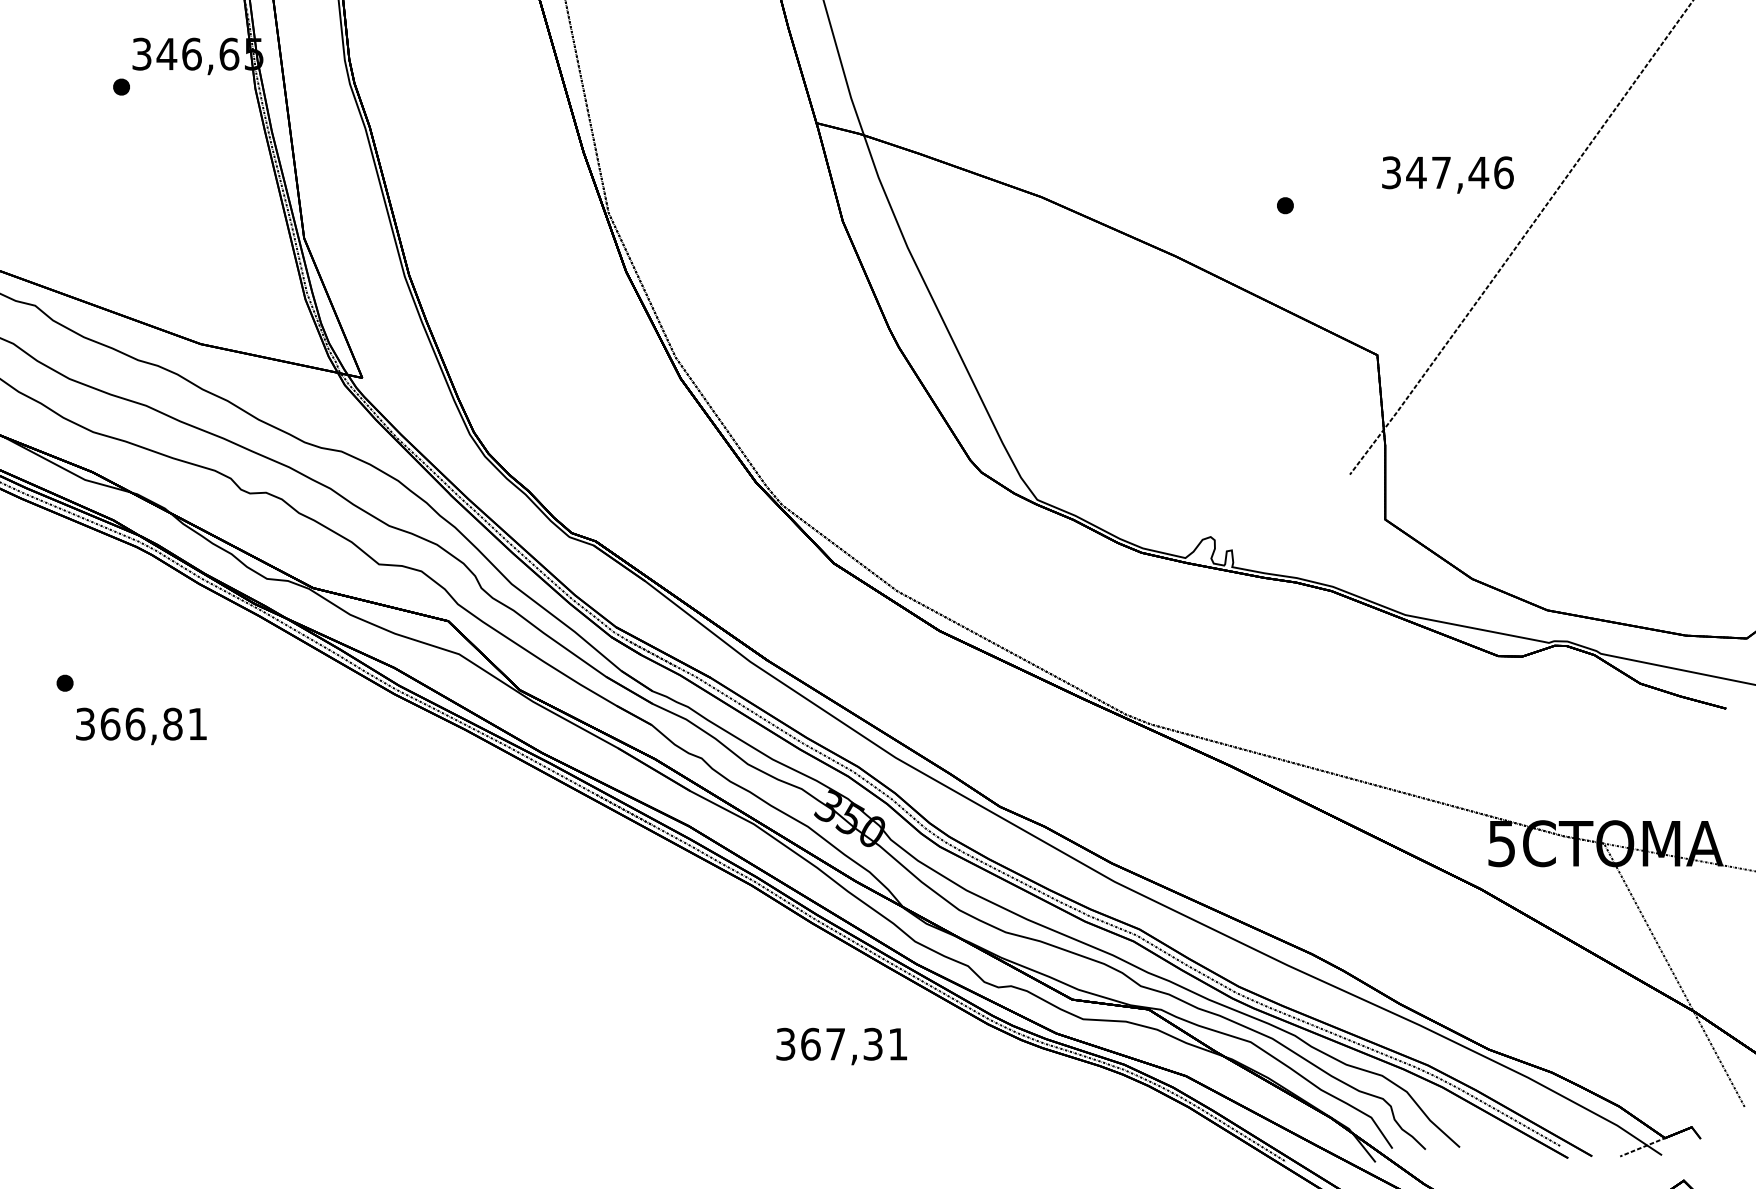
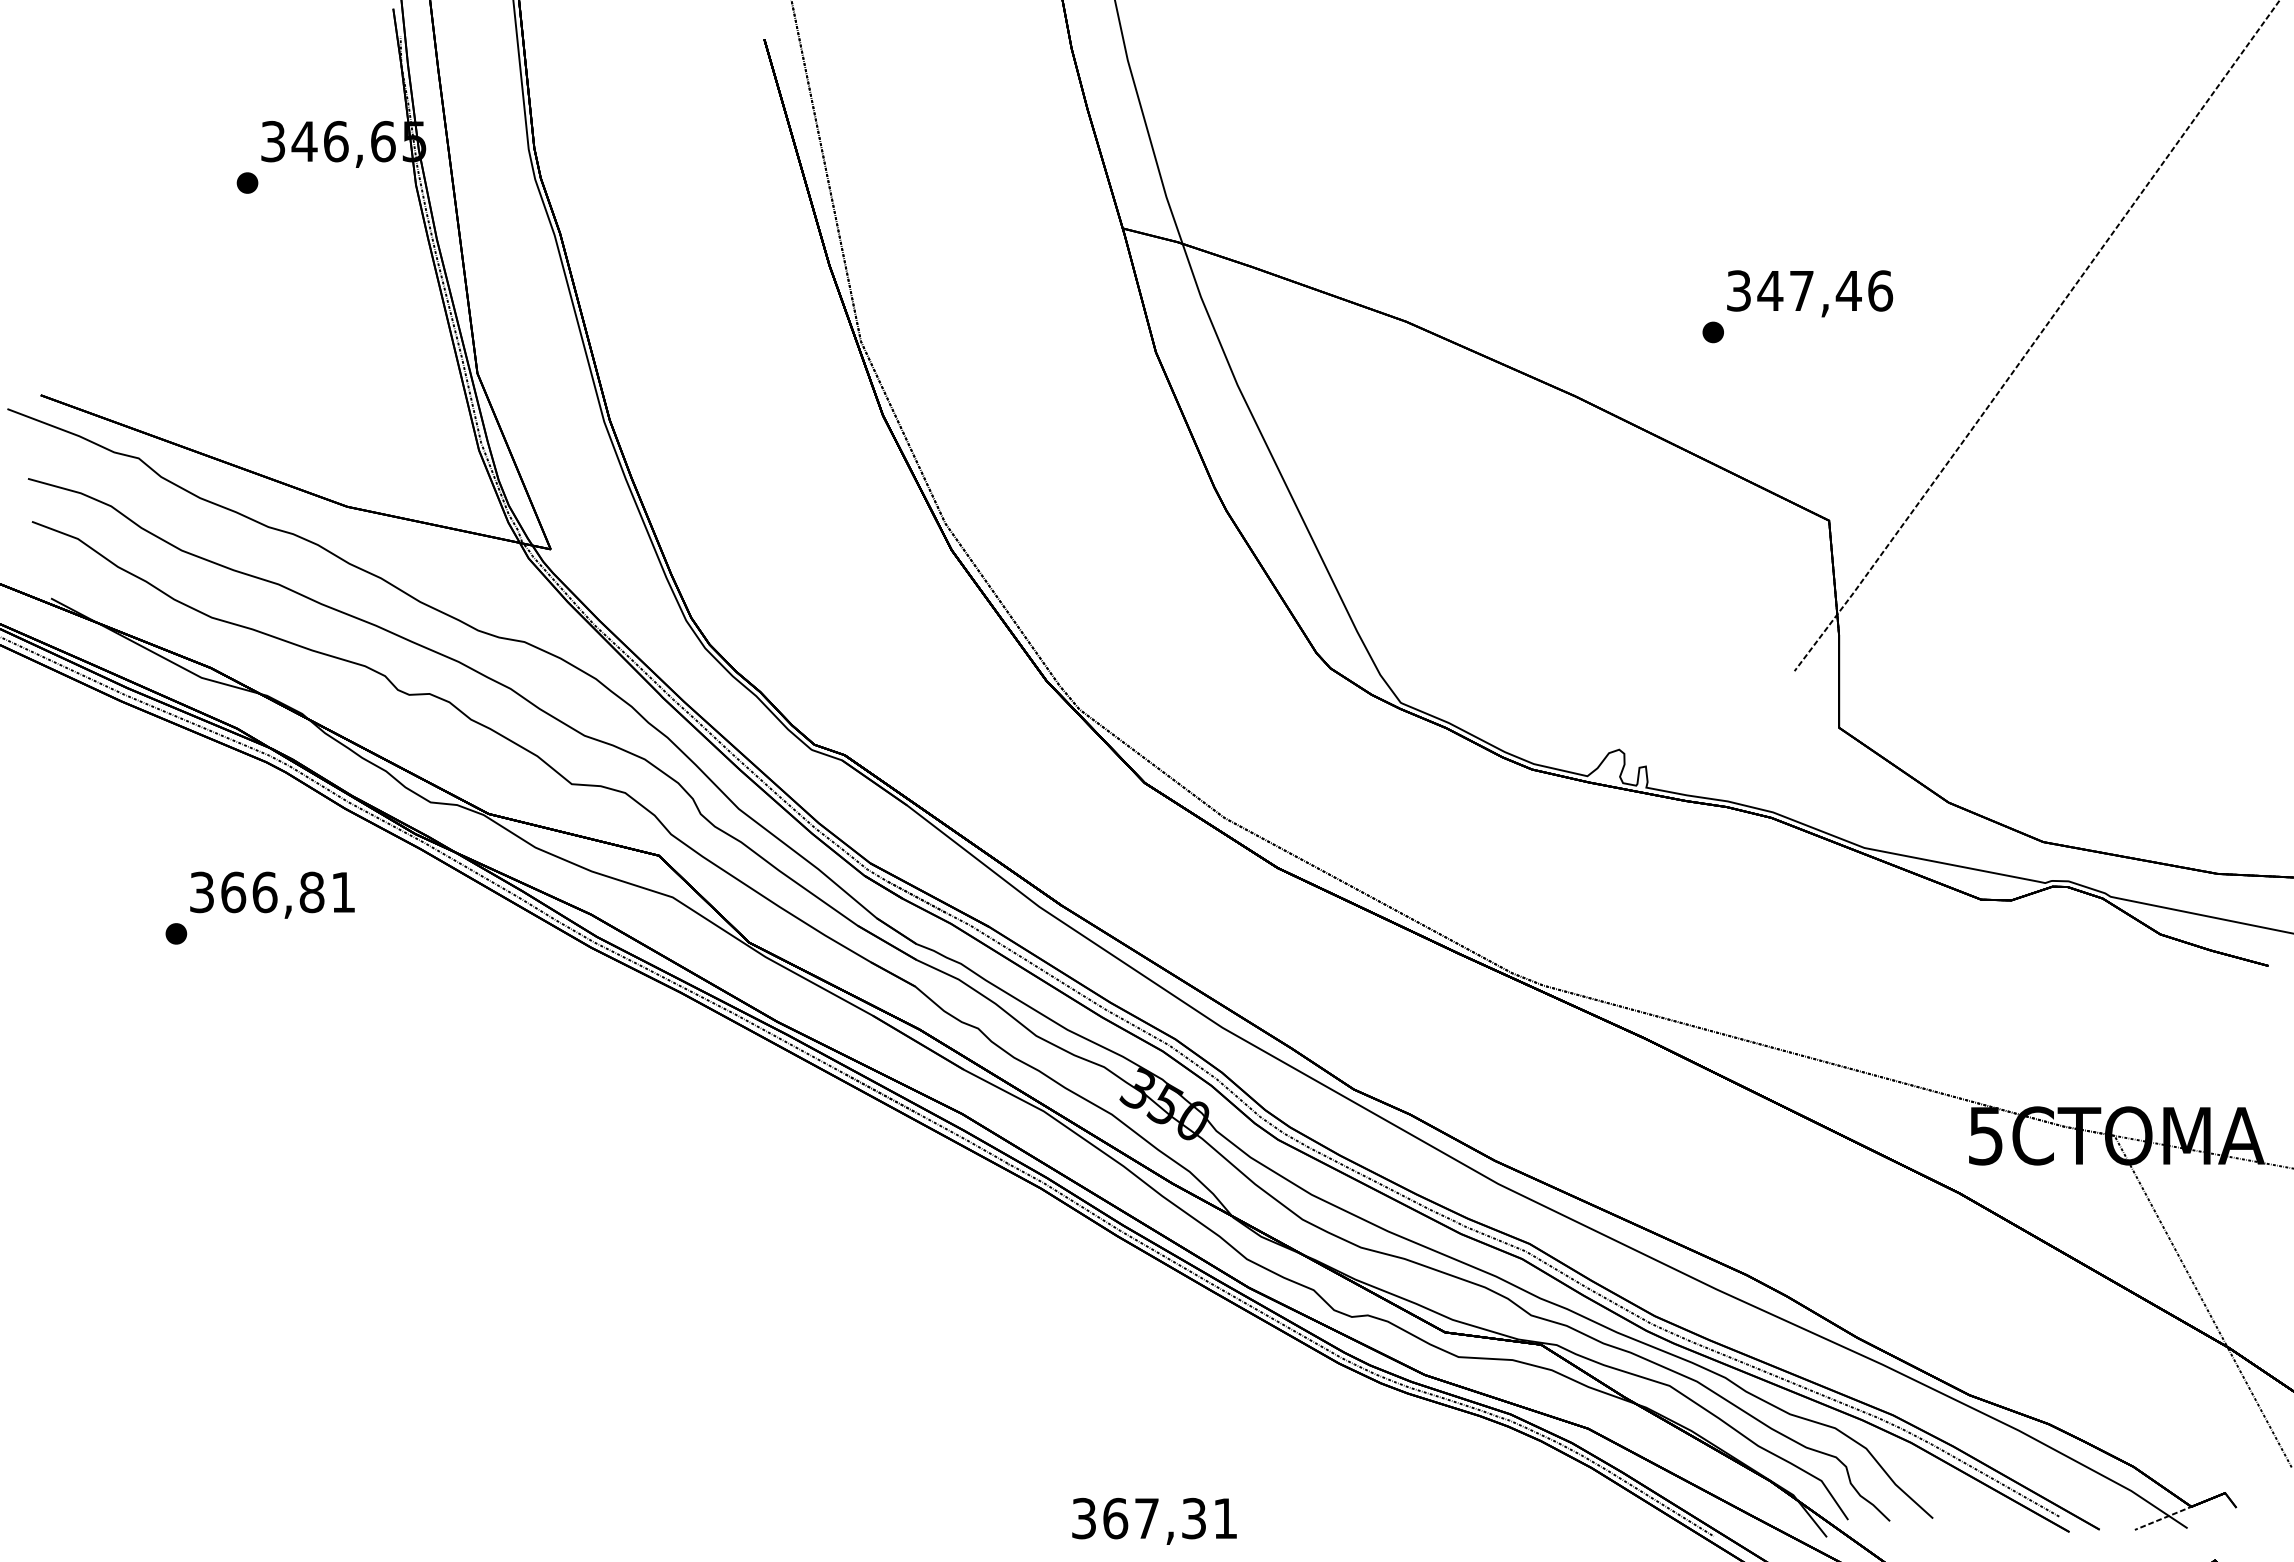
text: (1448, 174) -> (1810, 293), moved
text: (141, 725) -> (272, 894), moved
text: (841, 1045) -> (1154, 1520), moved

